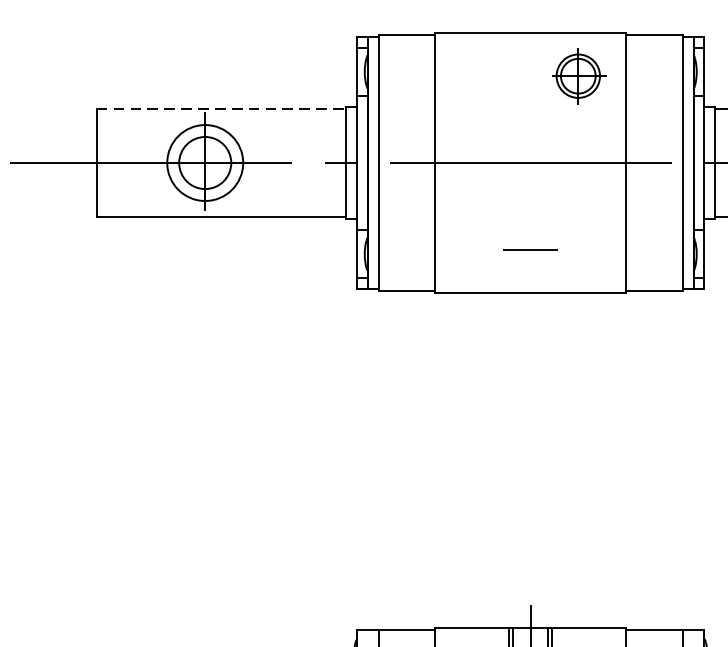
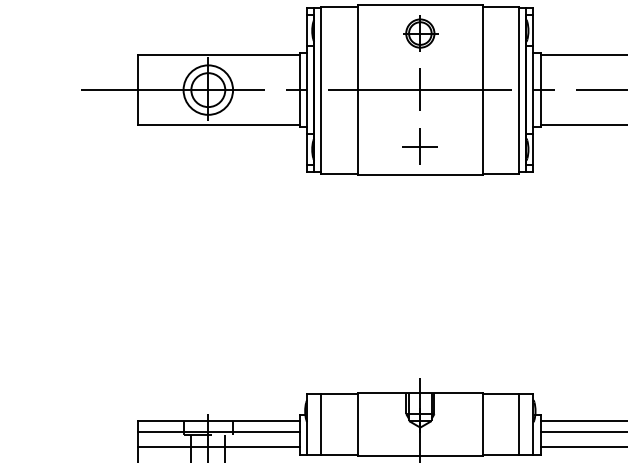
part: (578, 76) -> (420, 33), moved
line: (222, 108) -> (219, 54), dashed -> solid
line: (530, 162) -> (420, 89), added
line: (530, 249) -> (420, 146), added

